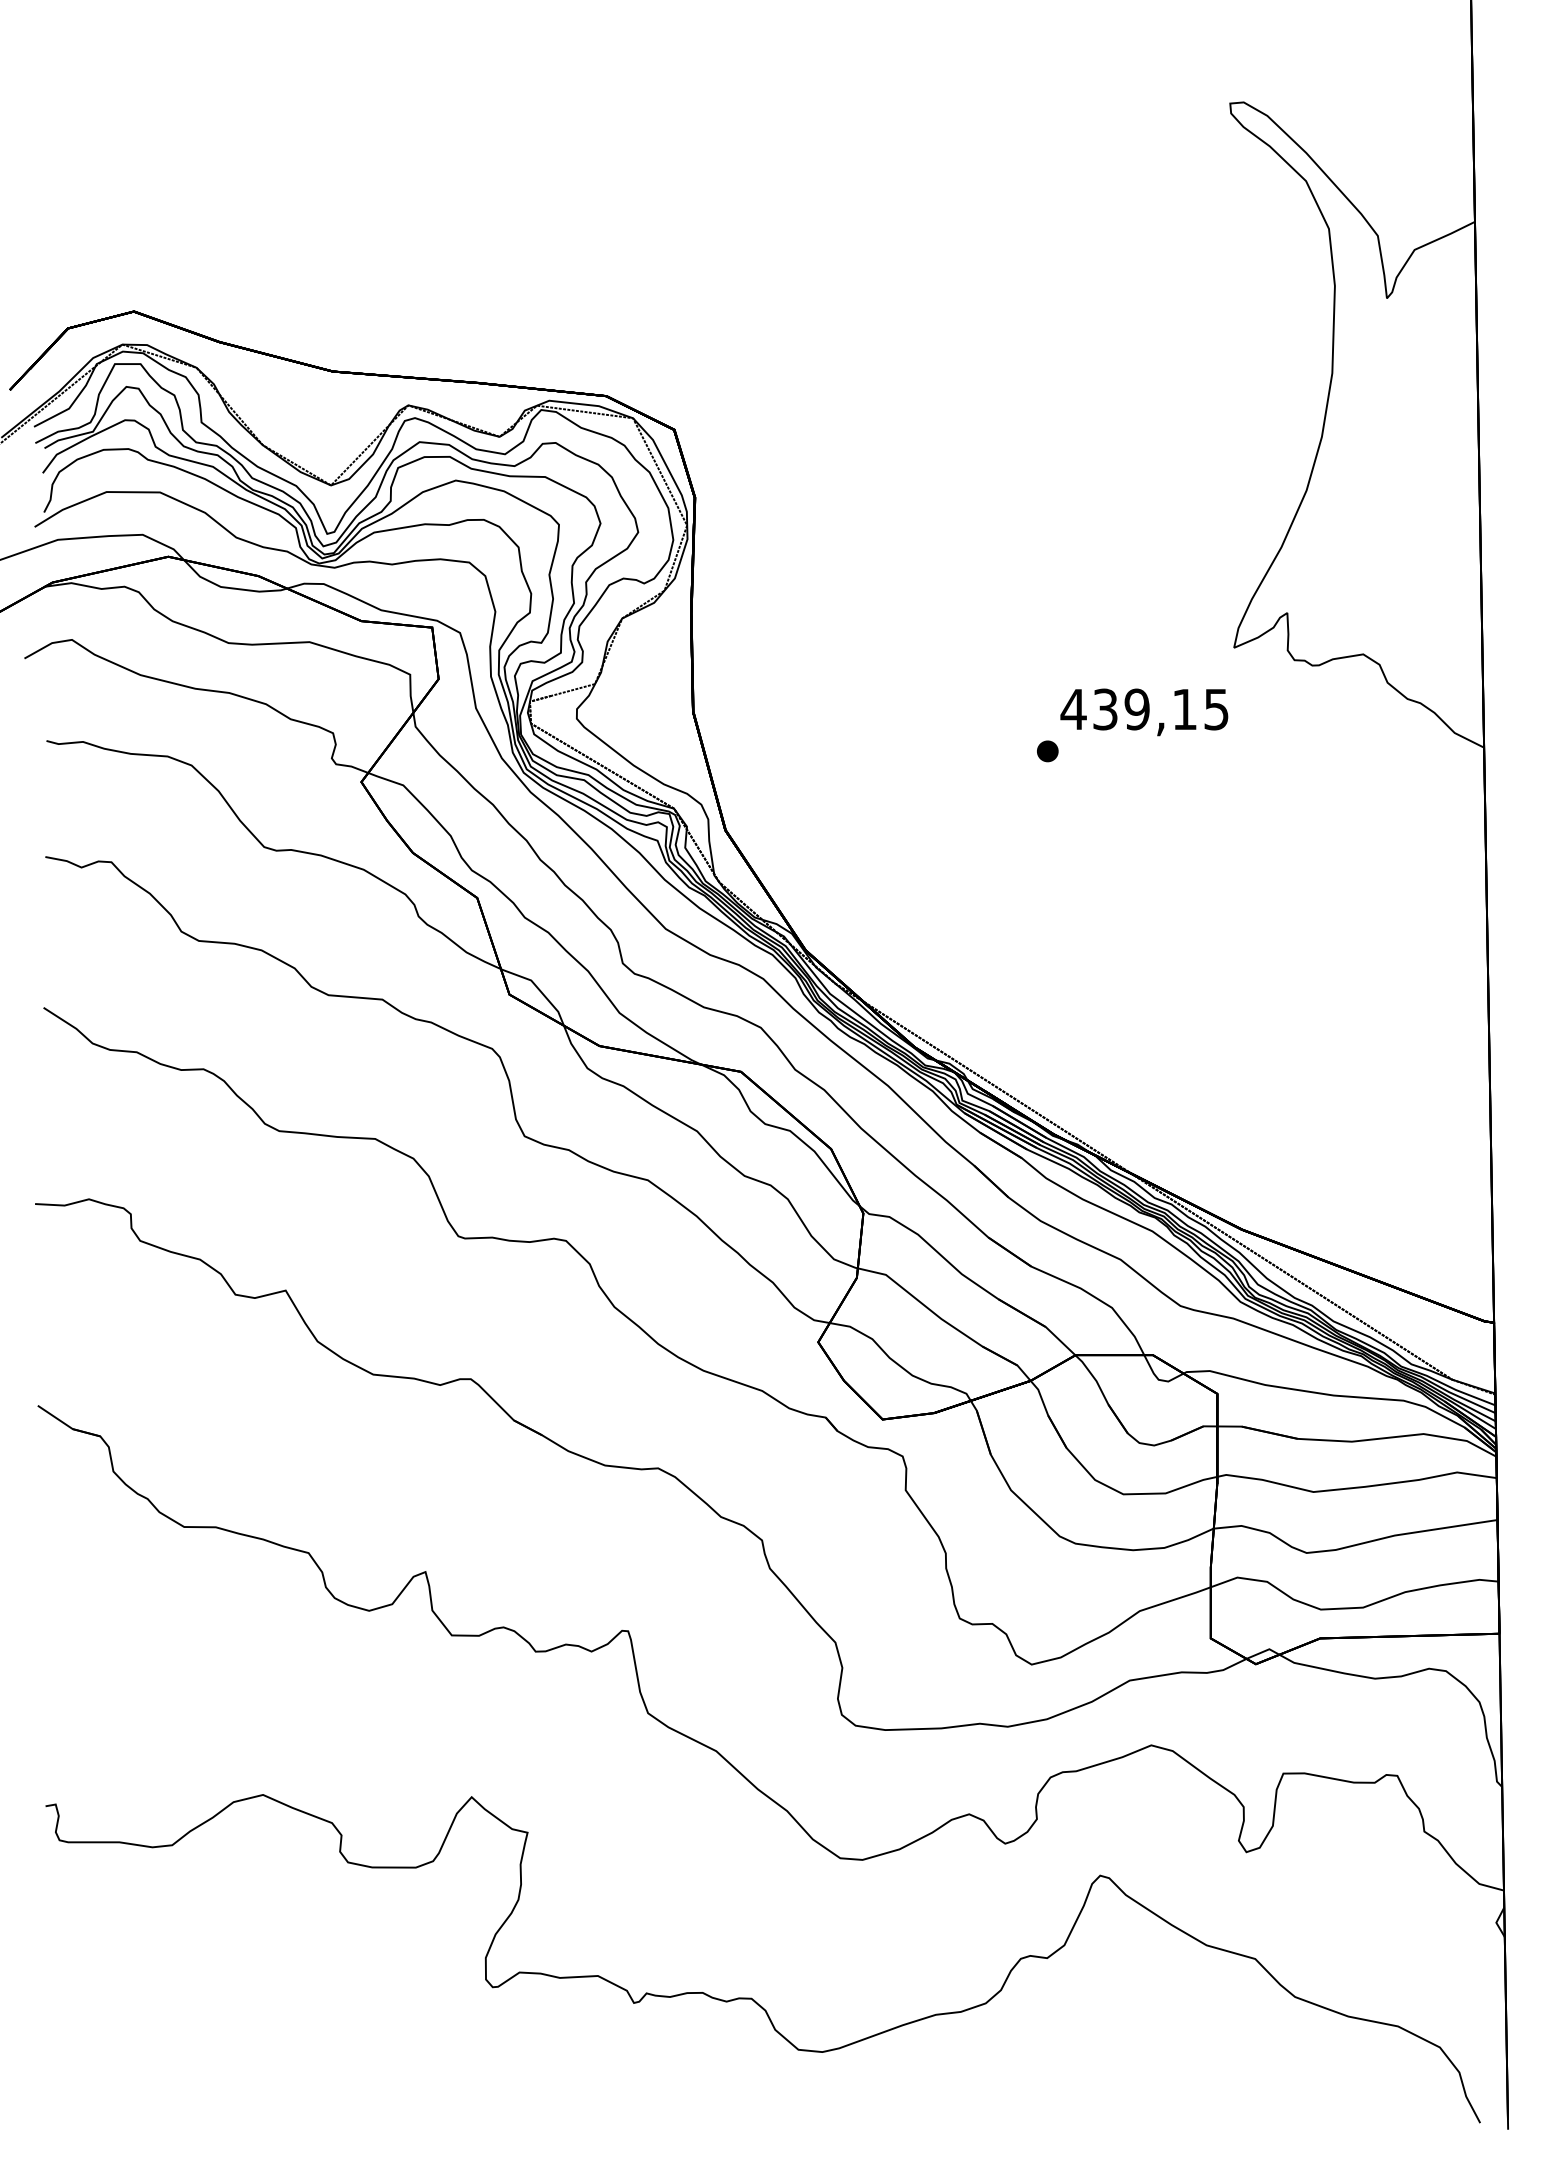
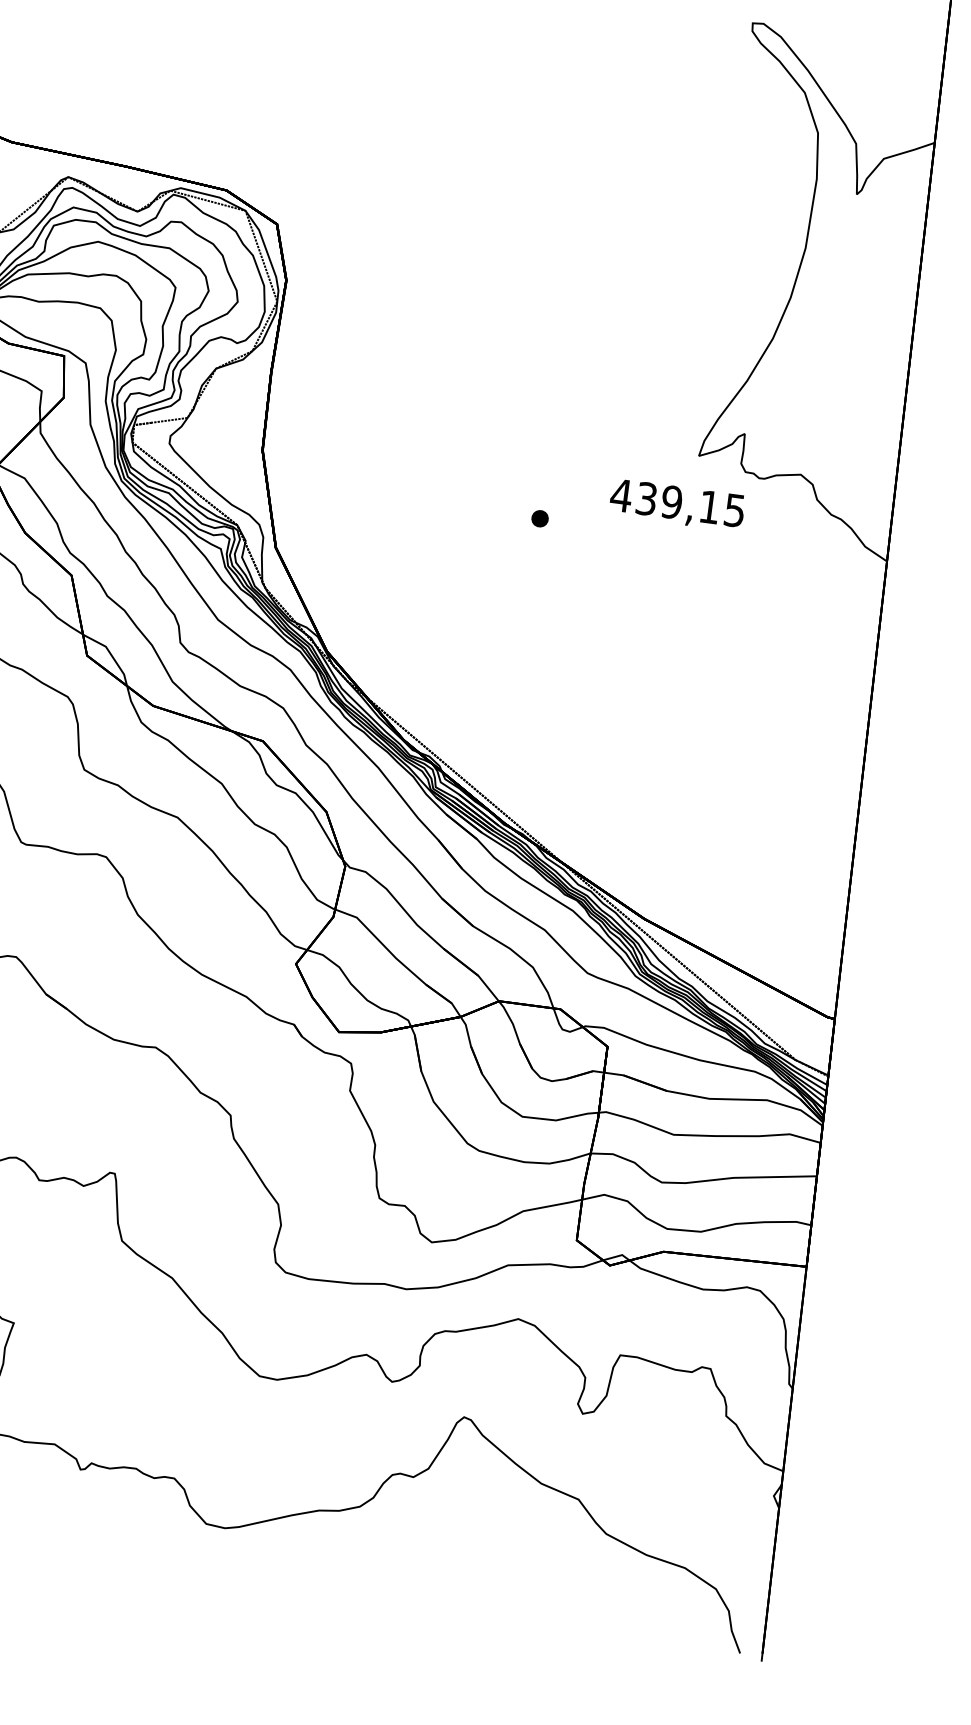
text: (1144, 712) -> (677, 505), moved

